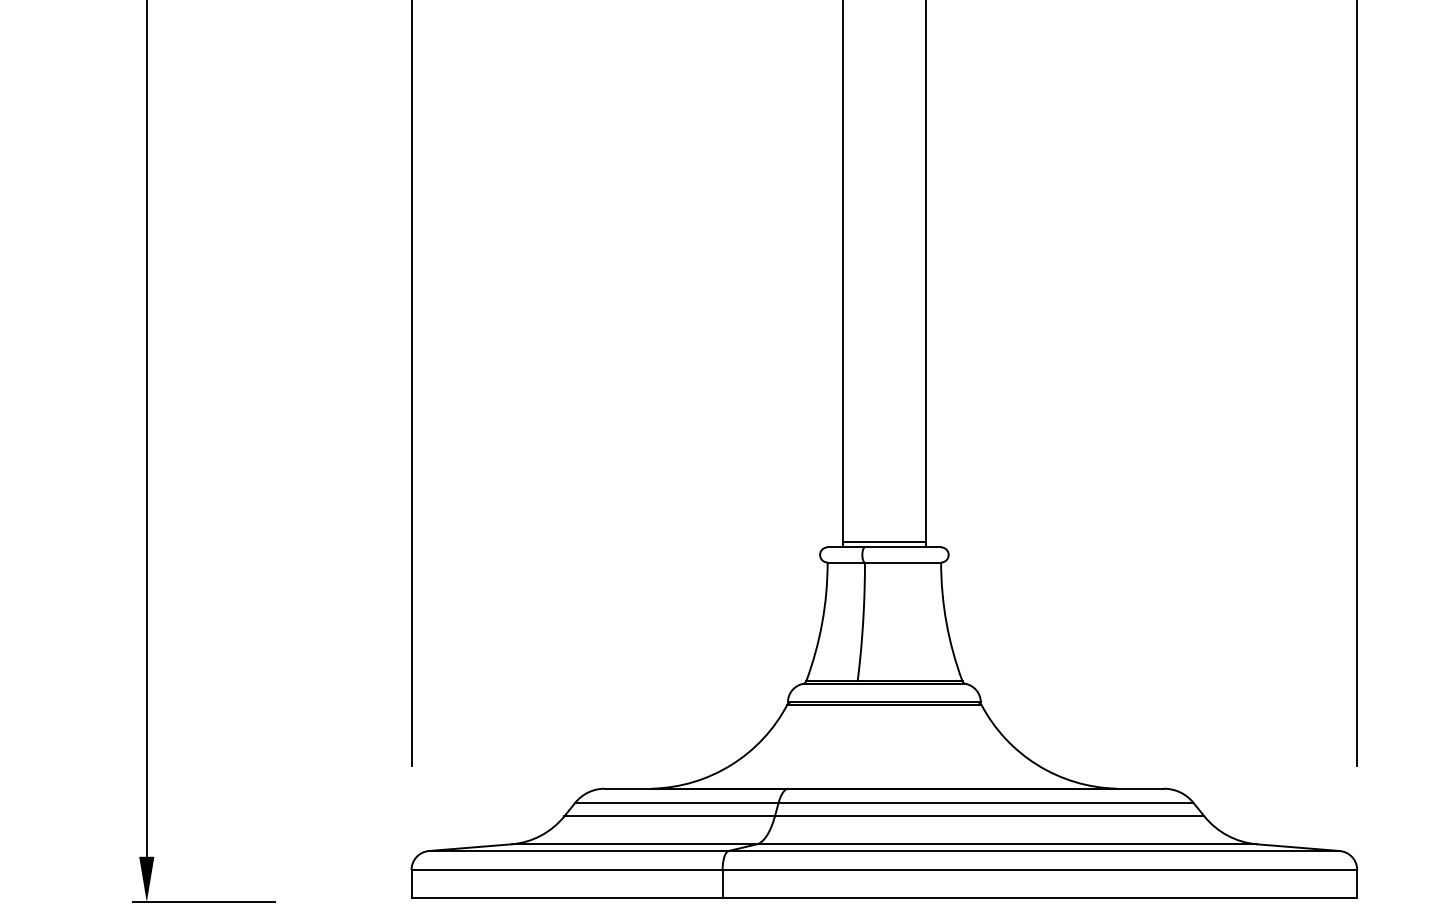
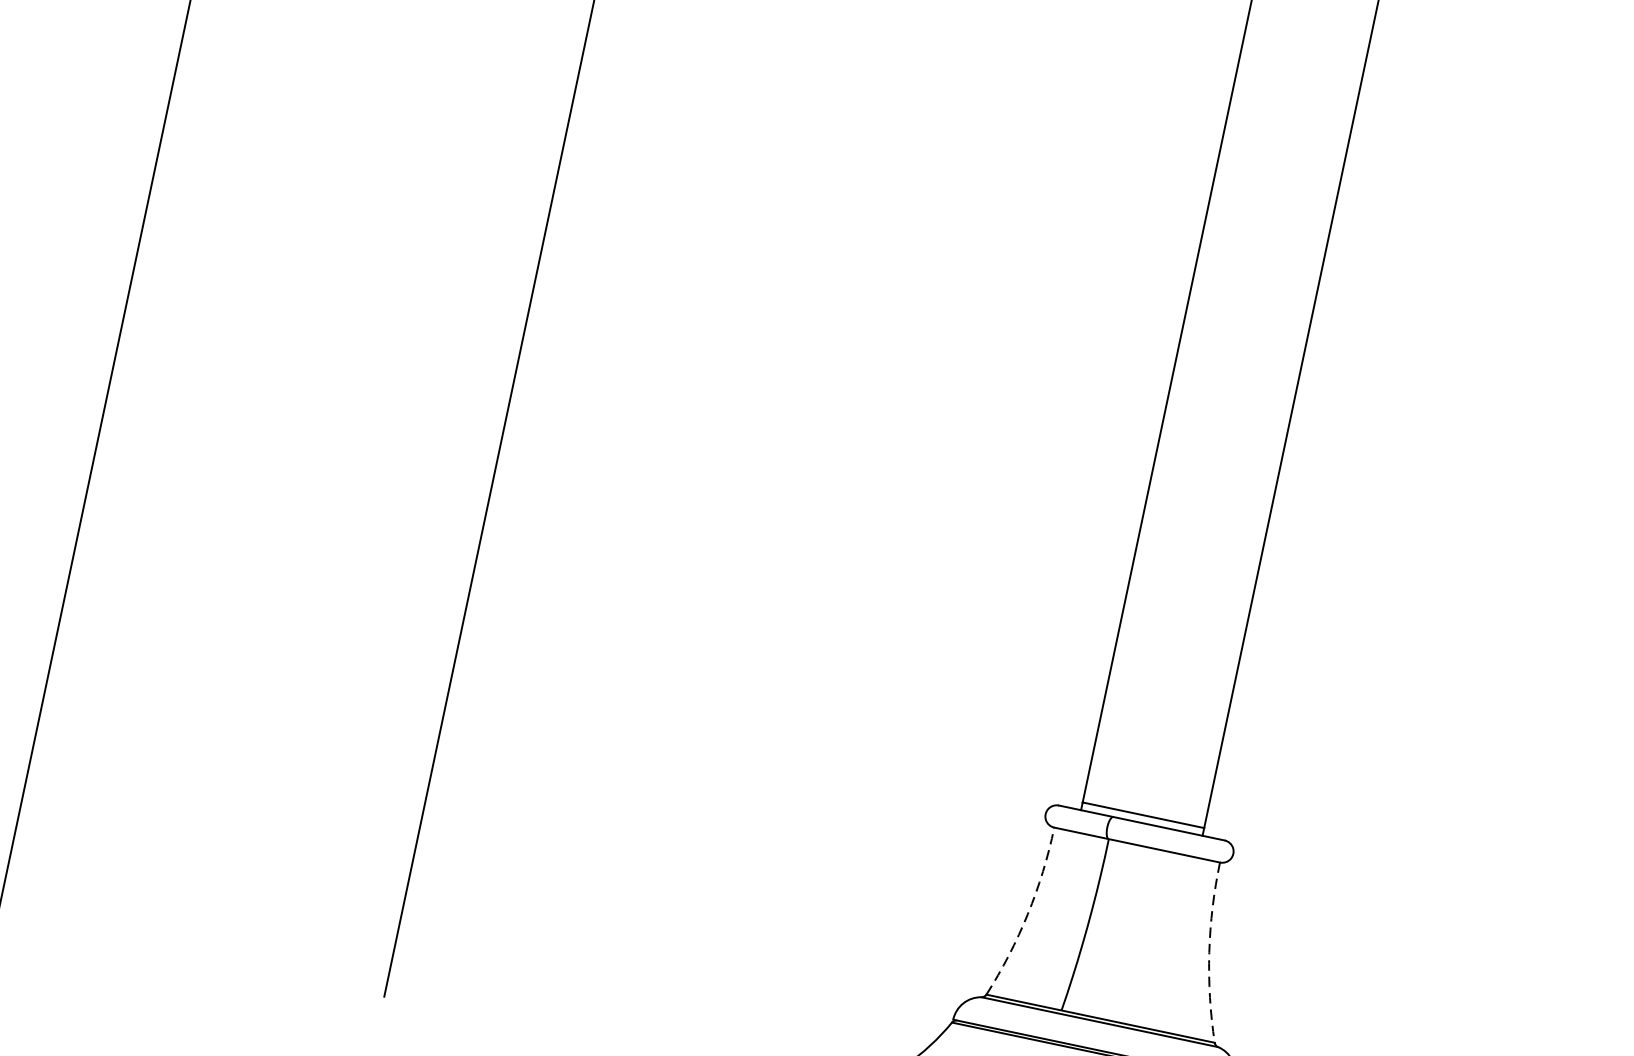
arc: (822, 622) -> (1028, 913), solid -> dashed
arc: (946, 622) -> (1209, 951), solid -> dashed

